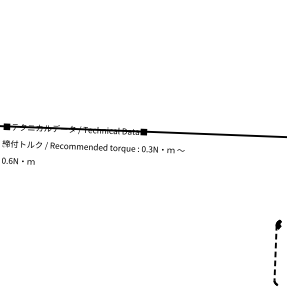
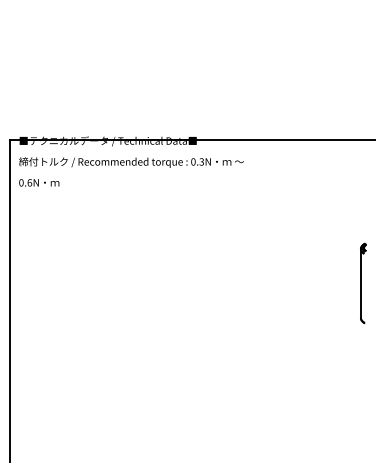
line: (275, 253) -> (360, 284), dashed -> solid

